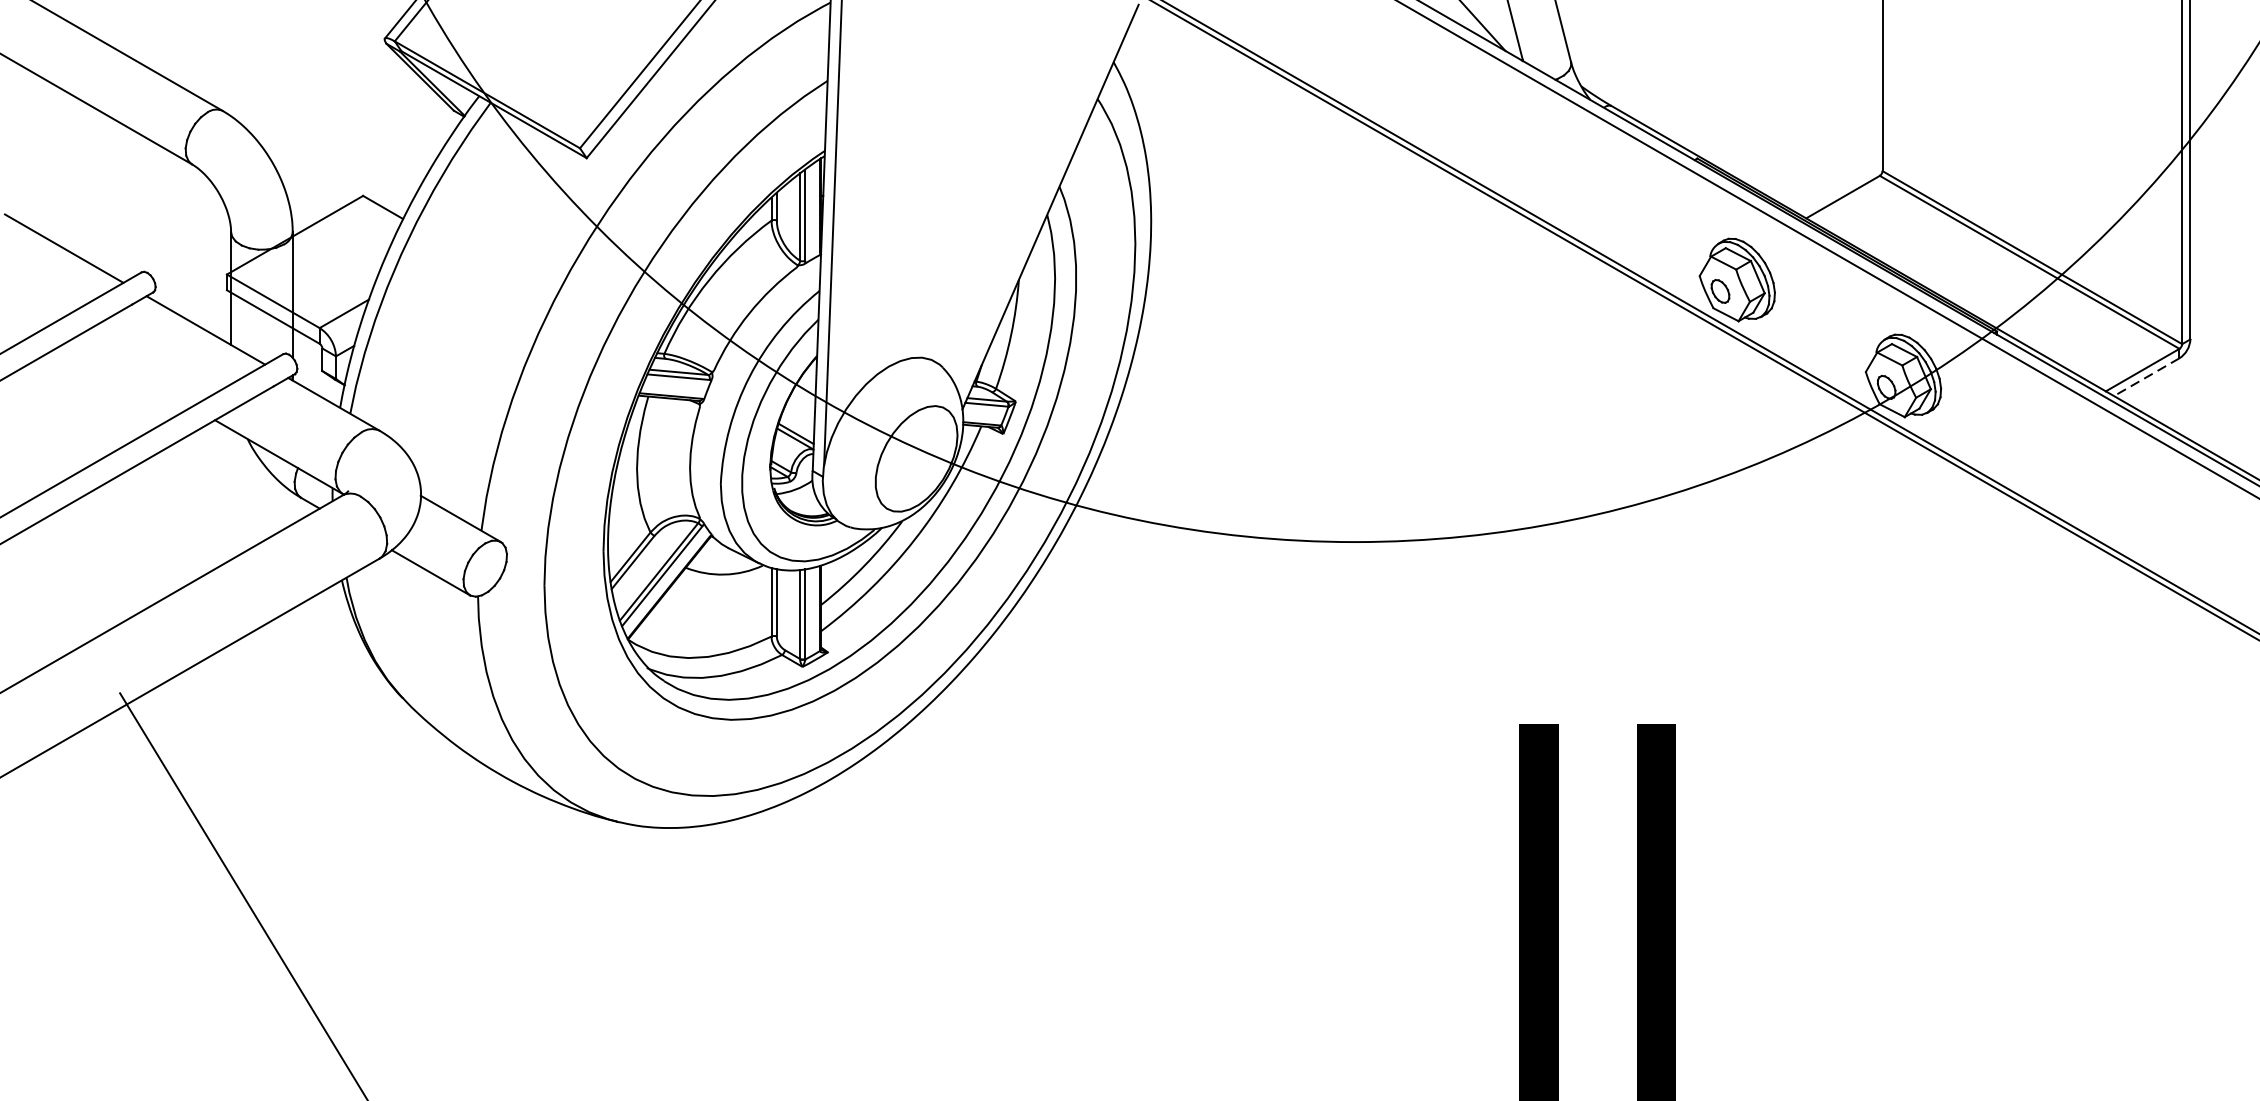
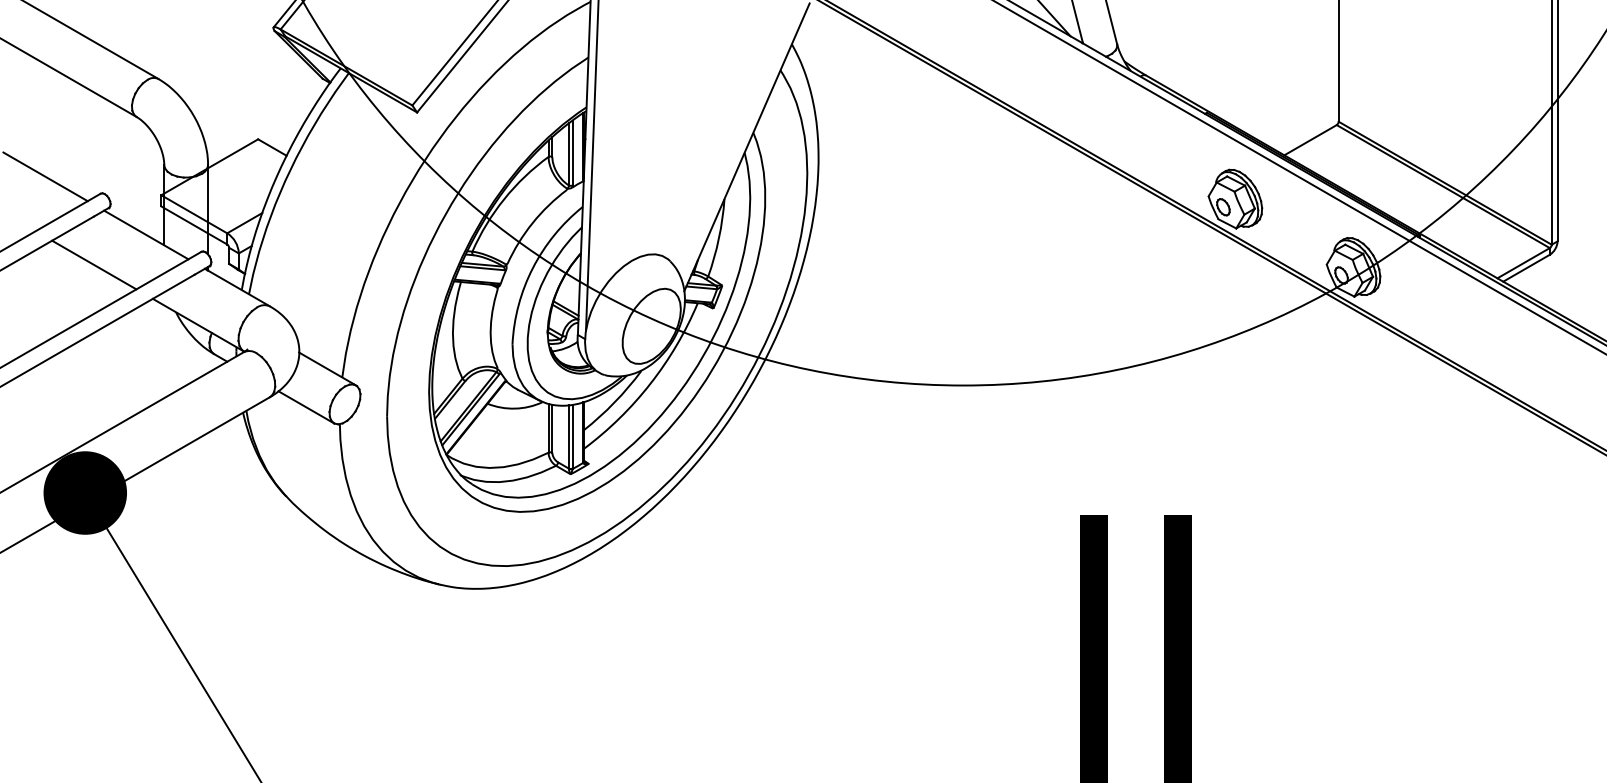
line: (133, 371) -> (94, 264), added
line: (2146, 377) -> (1526, 268), dashed -> solid
fill: (120, 692) -> (85, 492), added

